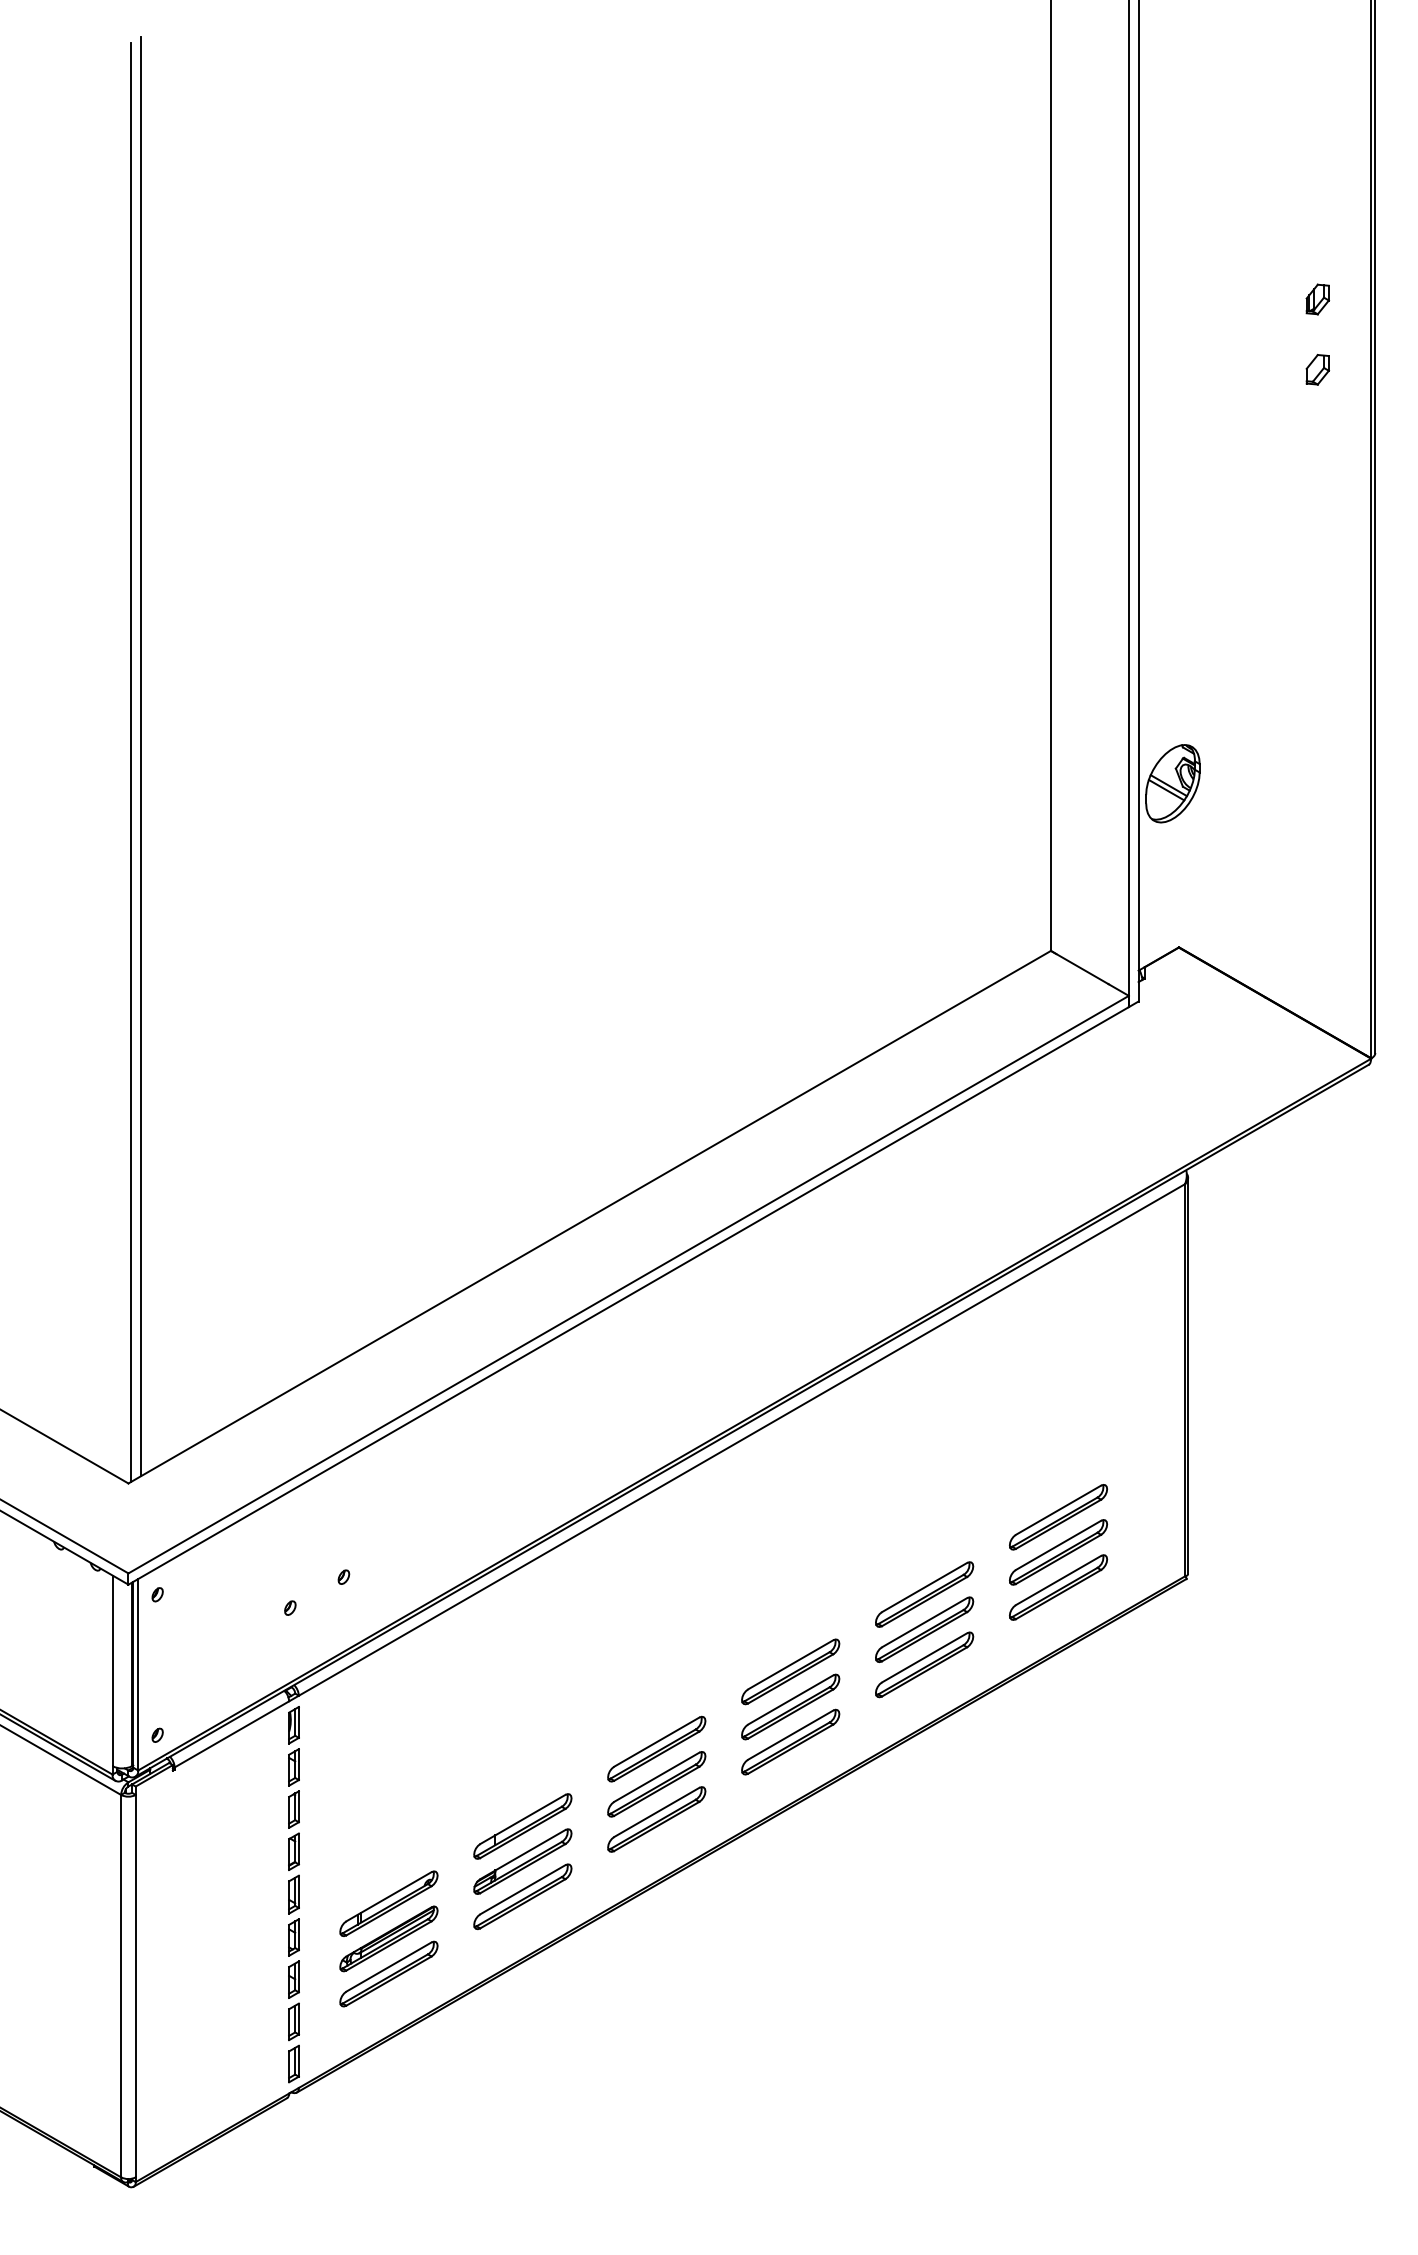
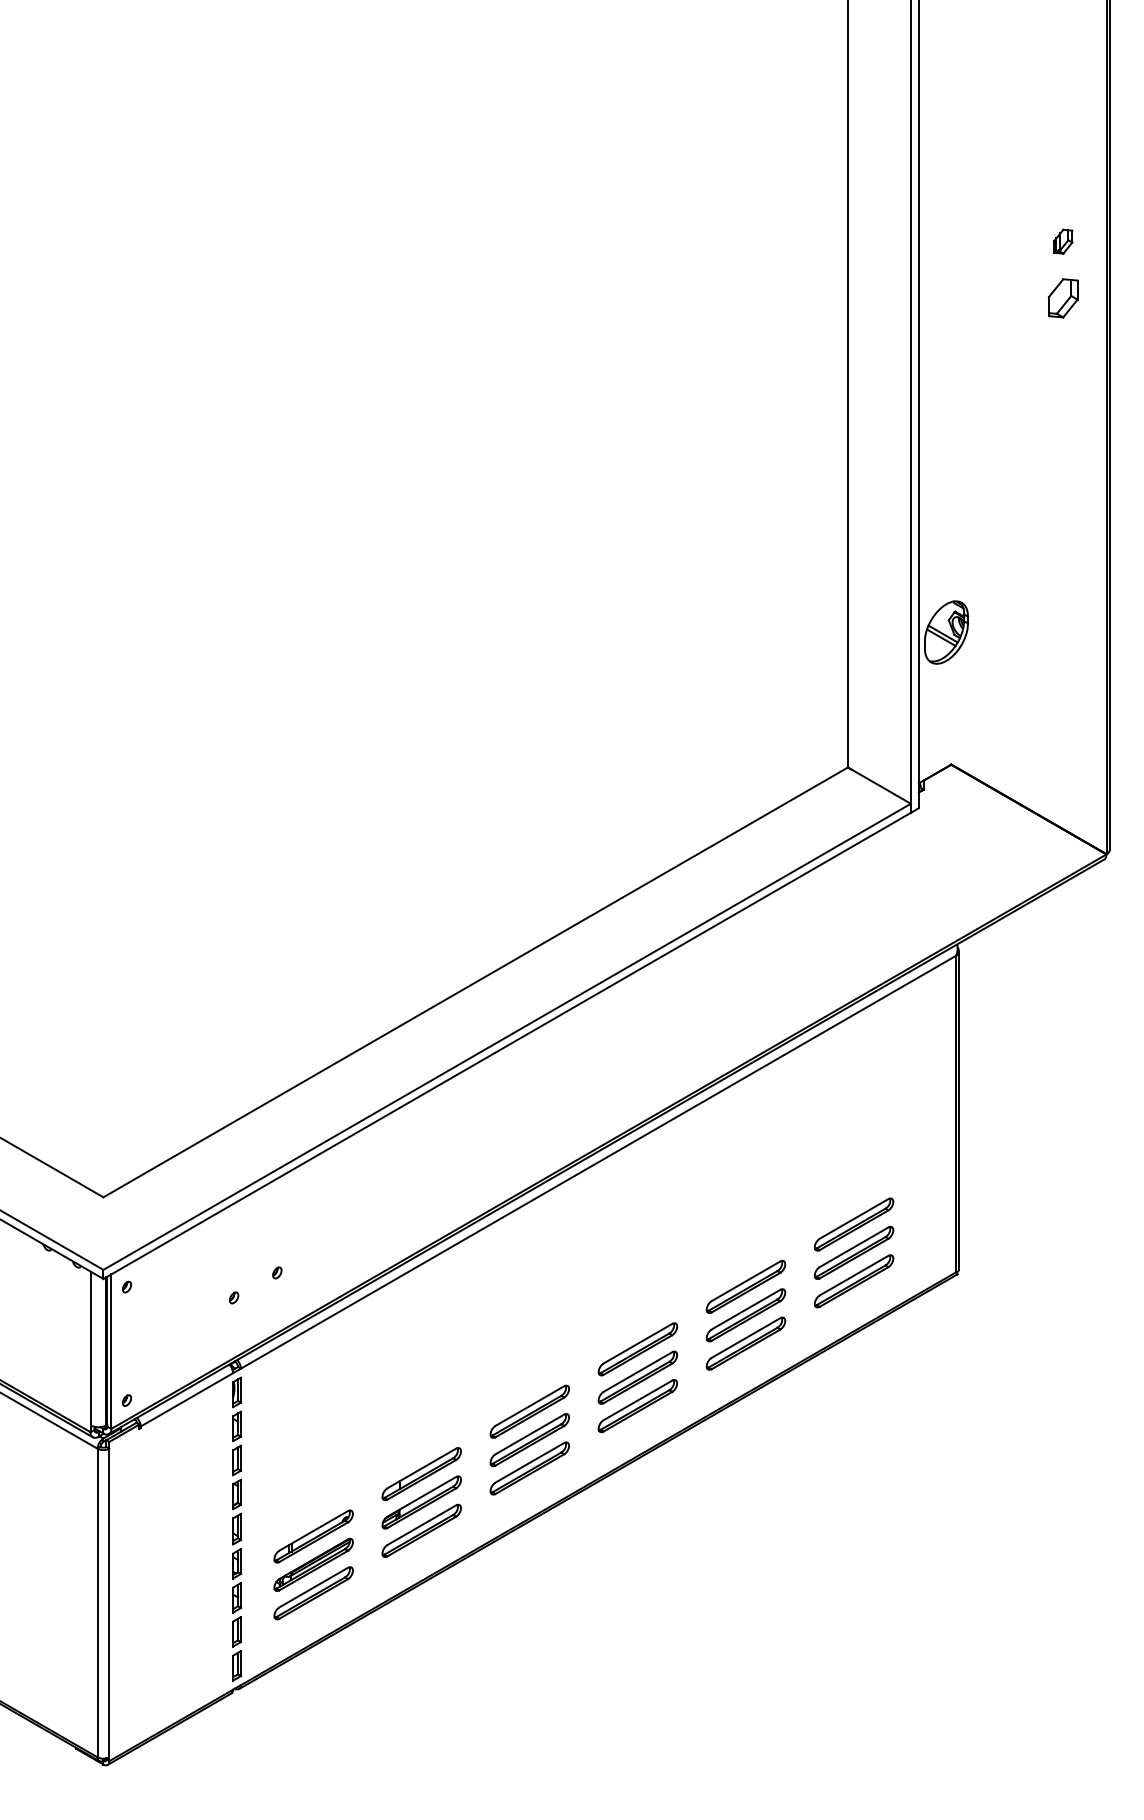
part: (1317, 369) -> (1063, 298), size x1.6
line: (140, 756) -> (113, 610), removed
line: (130, 762) -> (105, 615), removed

